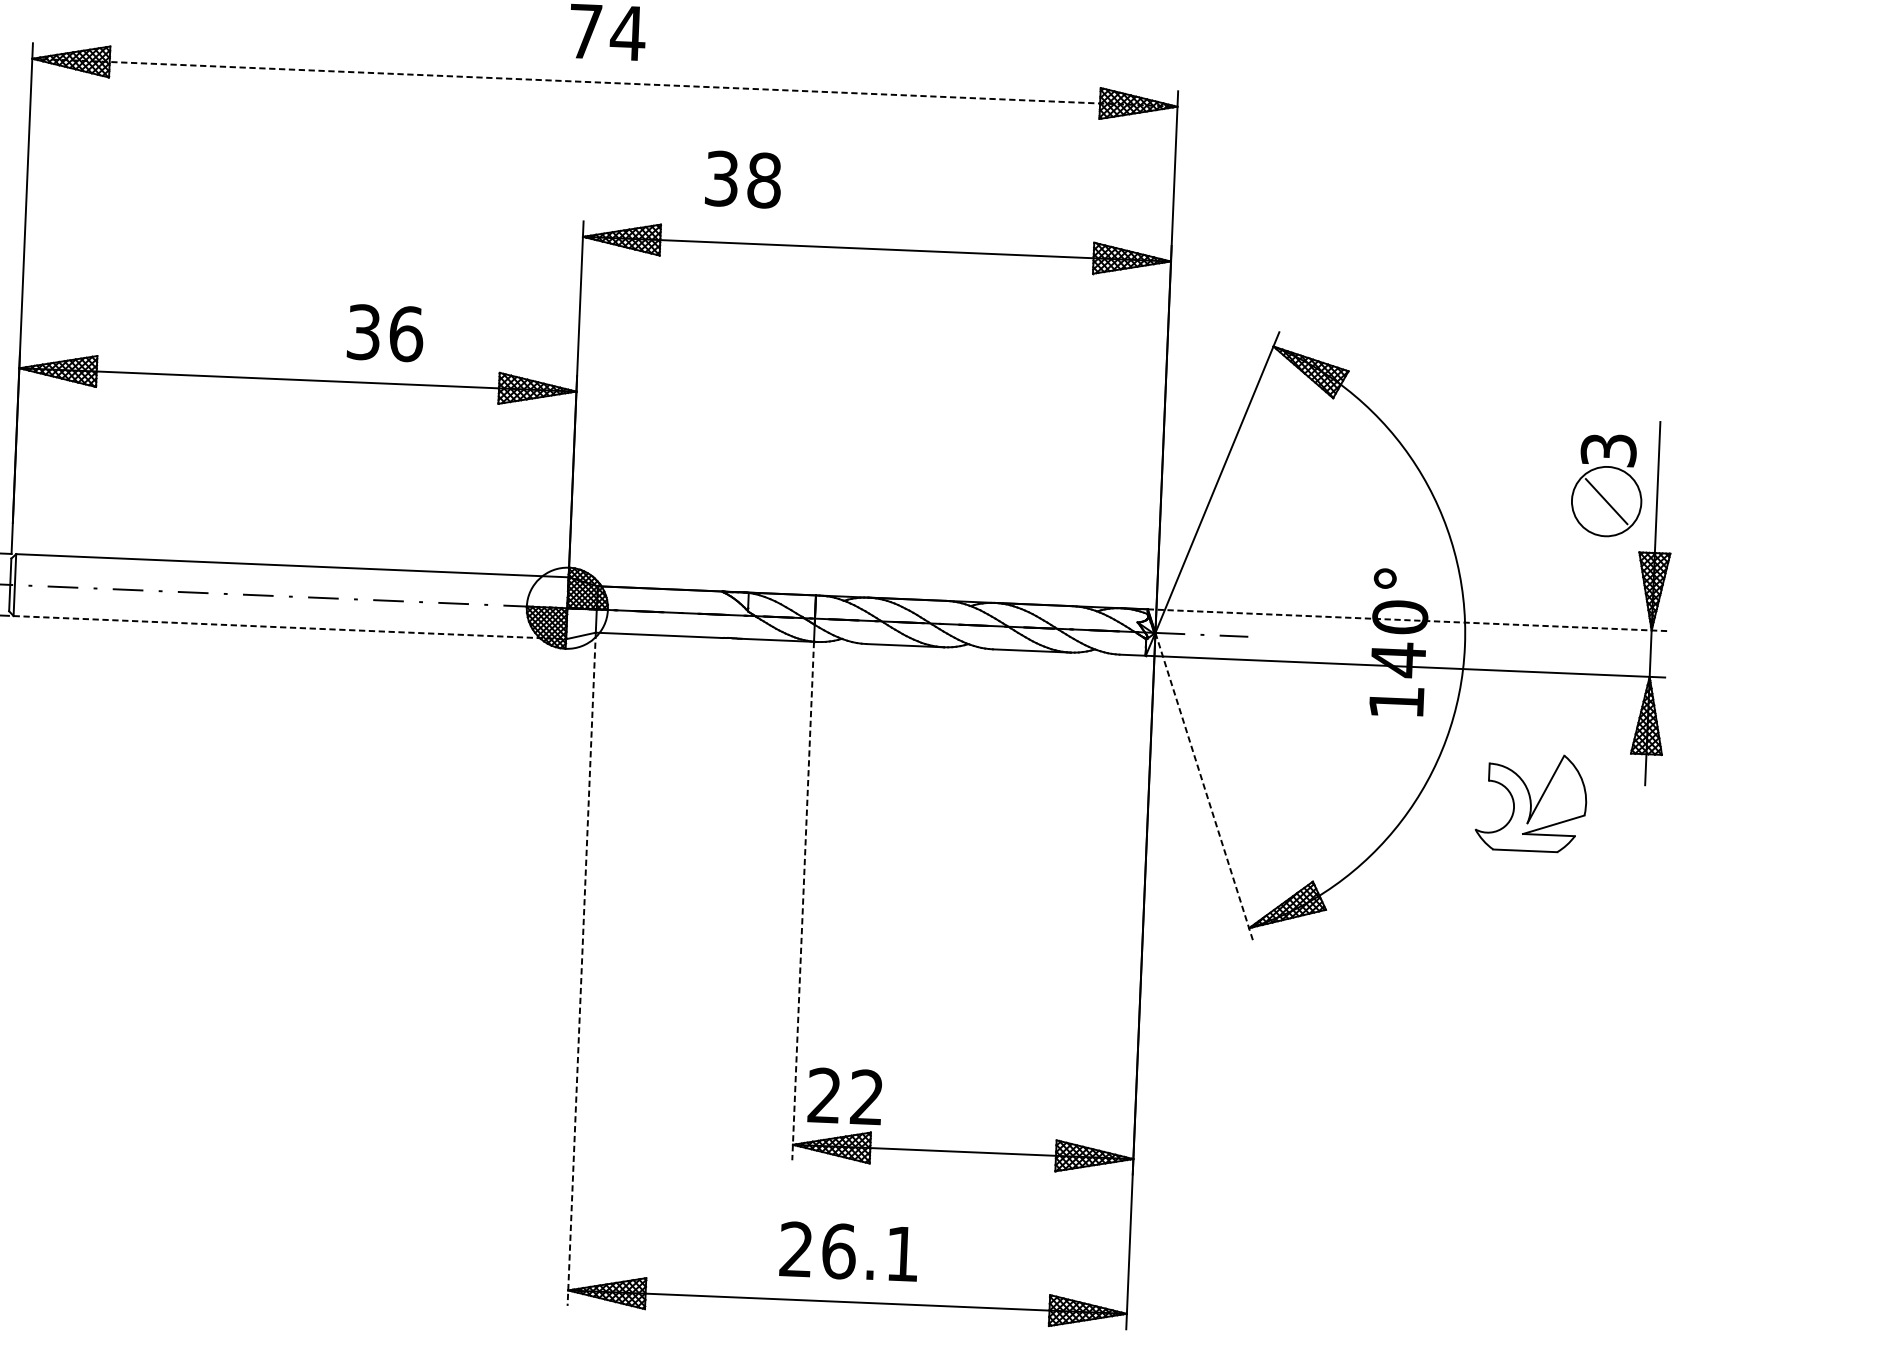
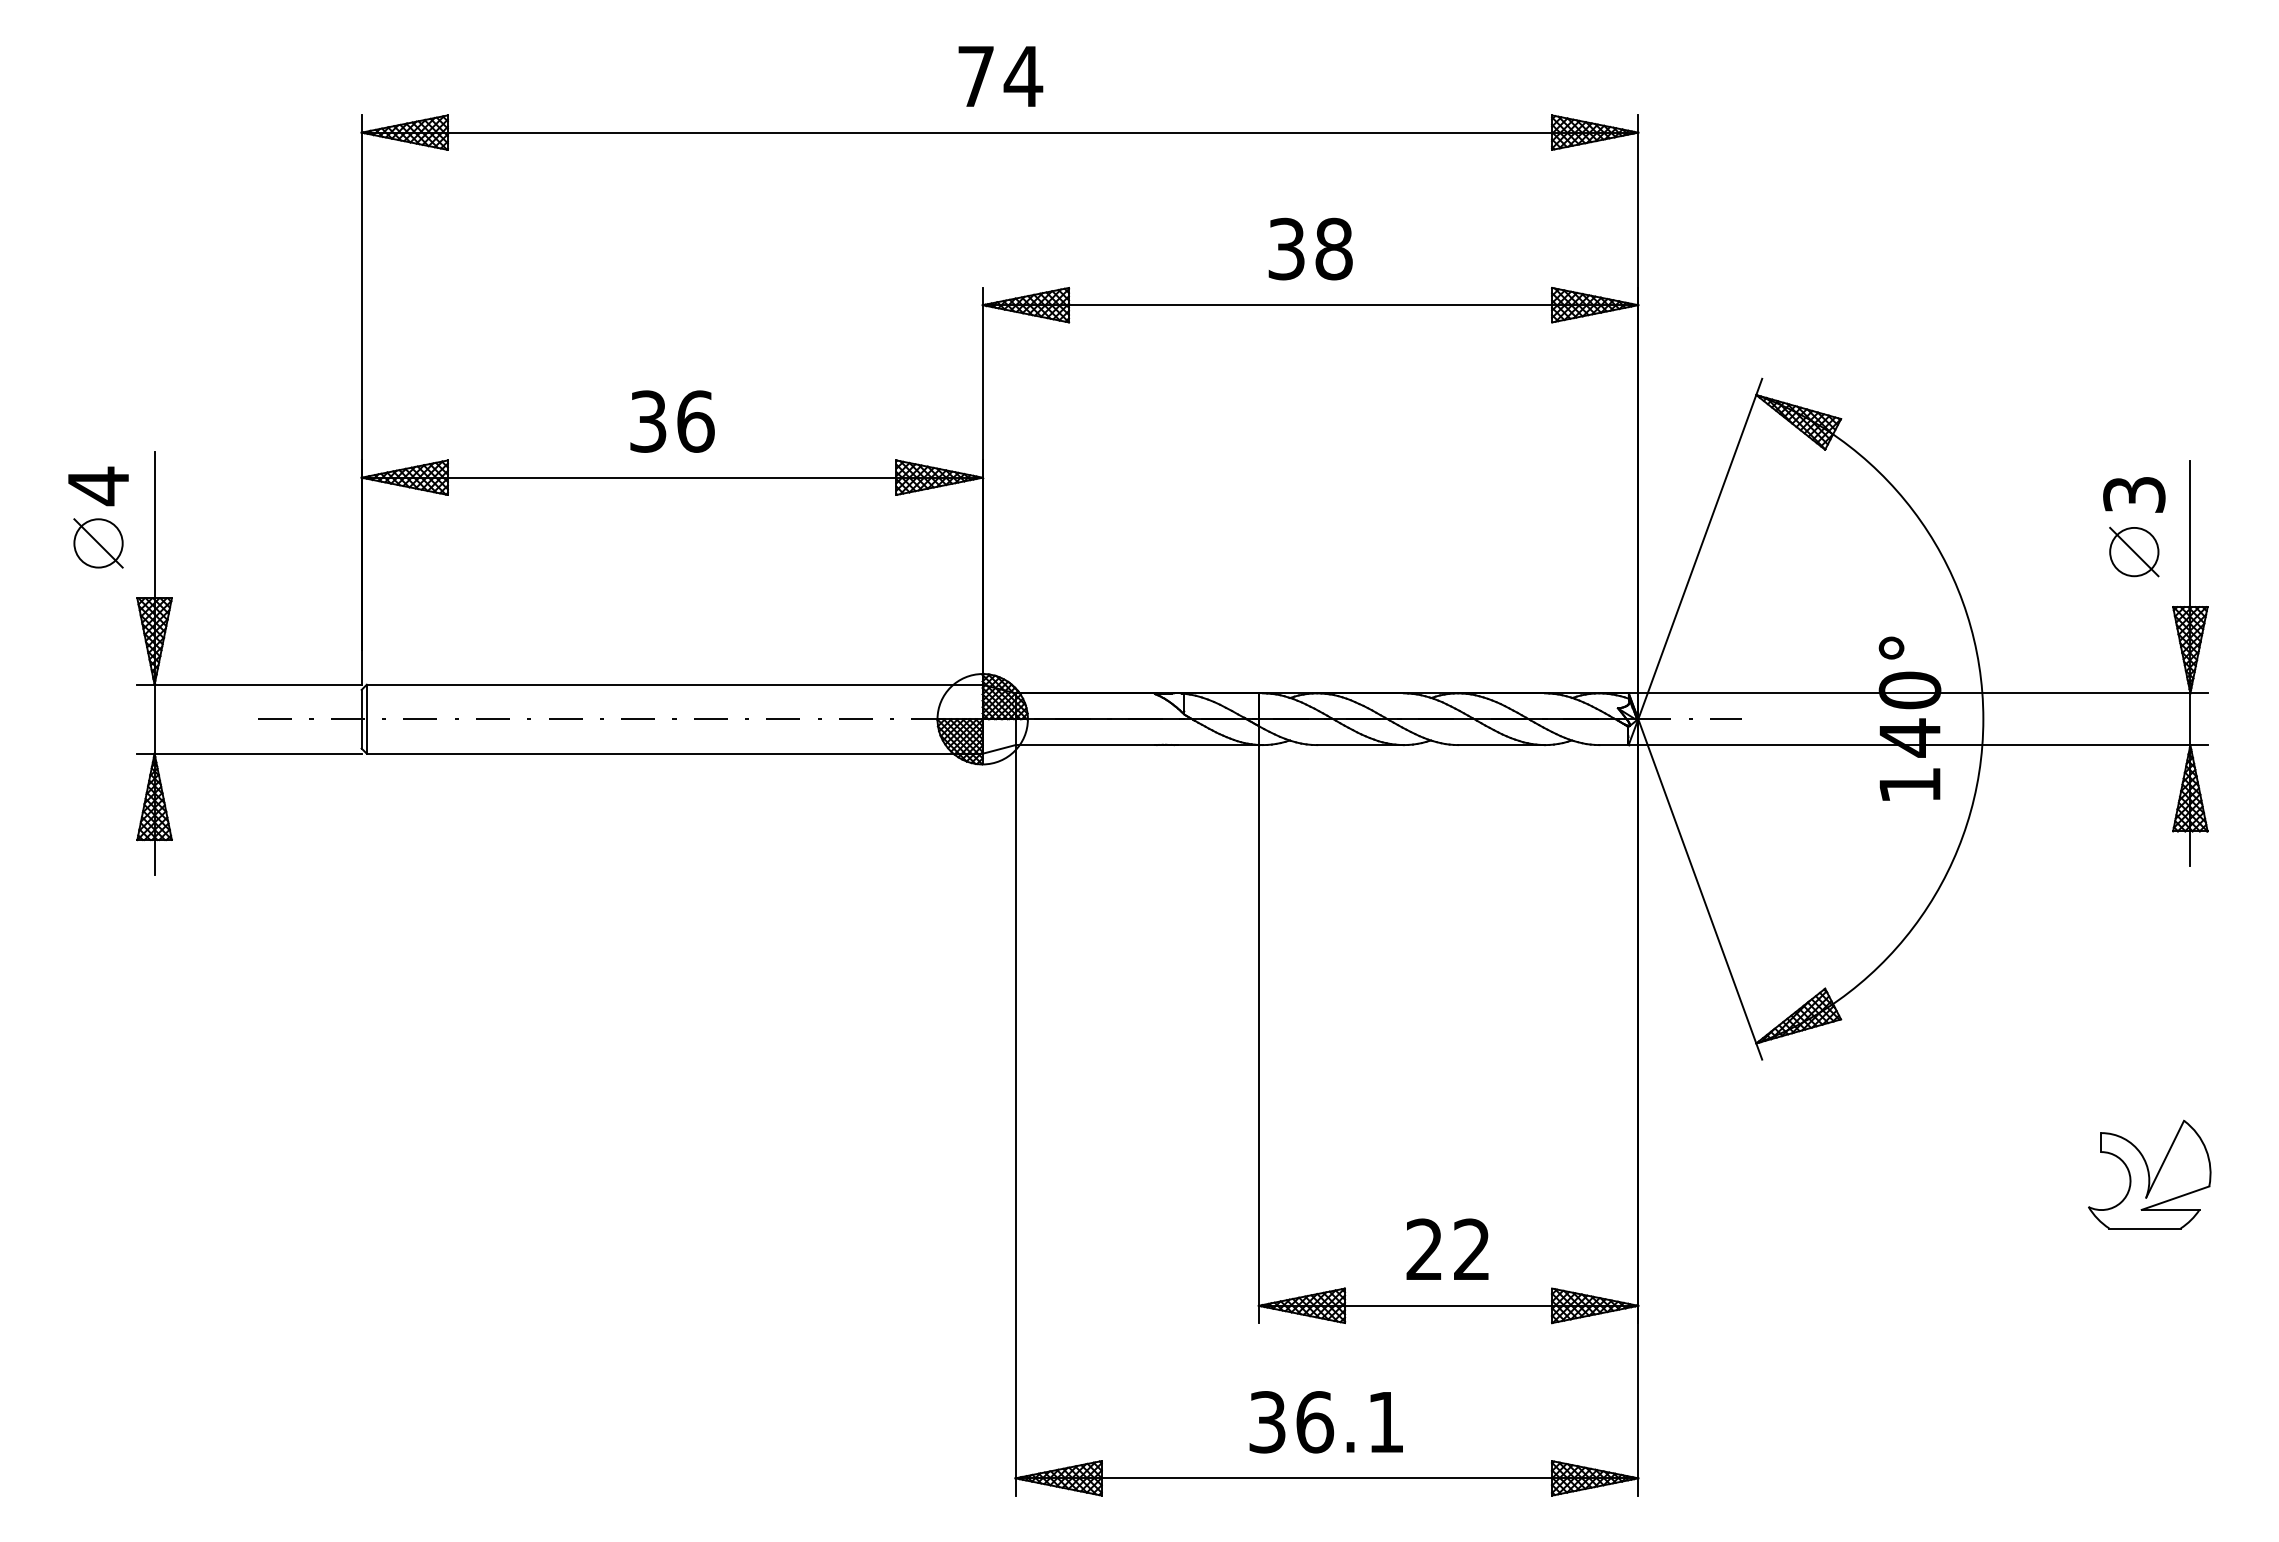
line: (605, 82) -> (1000, 132), dashed -> solid
text: (743, 179) -> (1310, 248), moved
text: (385, 333) -> (672, 421), moved
circle: (1606, 501) -> (2134, 551), size x0.62
line: (1406, 620) -> (1917, 693), dashed -> solid
line: (289, 627) -> (674, 753), dashed -> solid
line: (1204, 787) -> (1700, 889), dashed -> solid
part: (1531, 802) -> (2149, 1174), moved
line: (802, 901) -> (1258, 1034), dashed -> solid
line: (581, 969) -> (1015, 1120), dashed -> solid
text: (845, 1095) -> (1447, 1248), moved
text: (796, 1249) -> (1267, 1422), 26.1 -> 36.1

